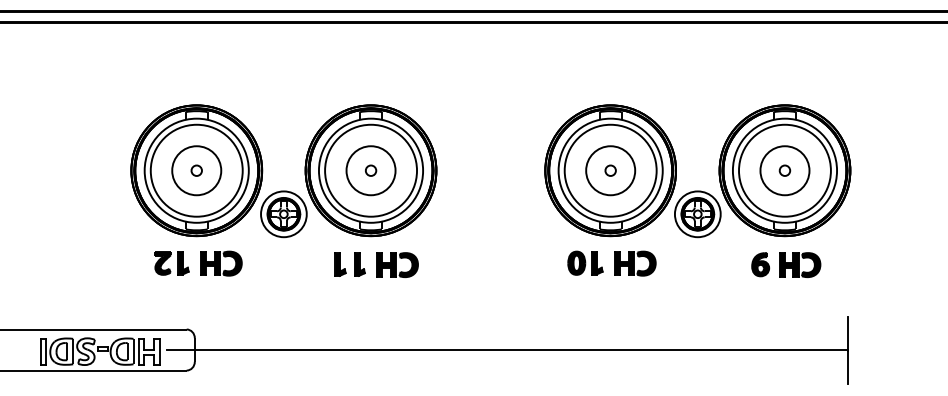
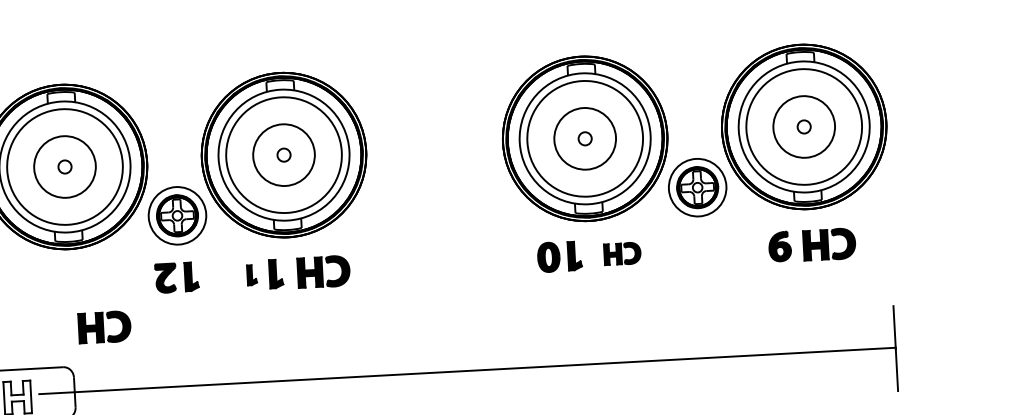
part: (171, 263) -> (176, 277), moved
part: (221, 263) -> (104, 327), moved
part: (635, 263) -> (622, 253), size x0.7
part: (340, 264) -> (252, 275), size x0.7

